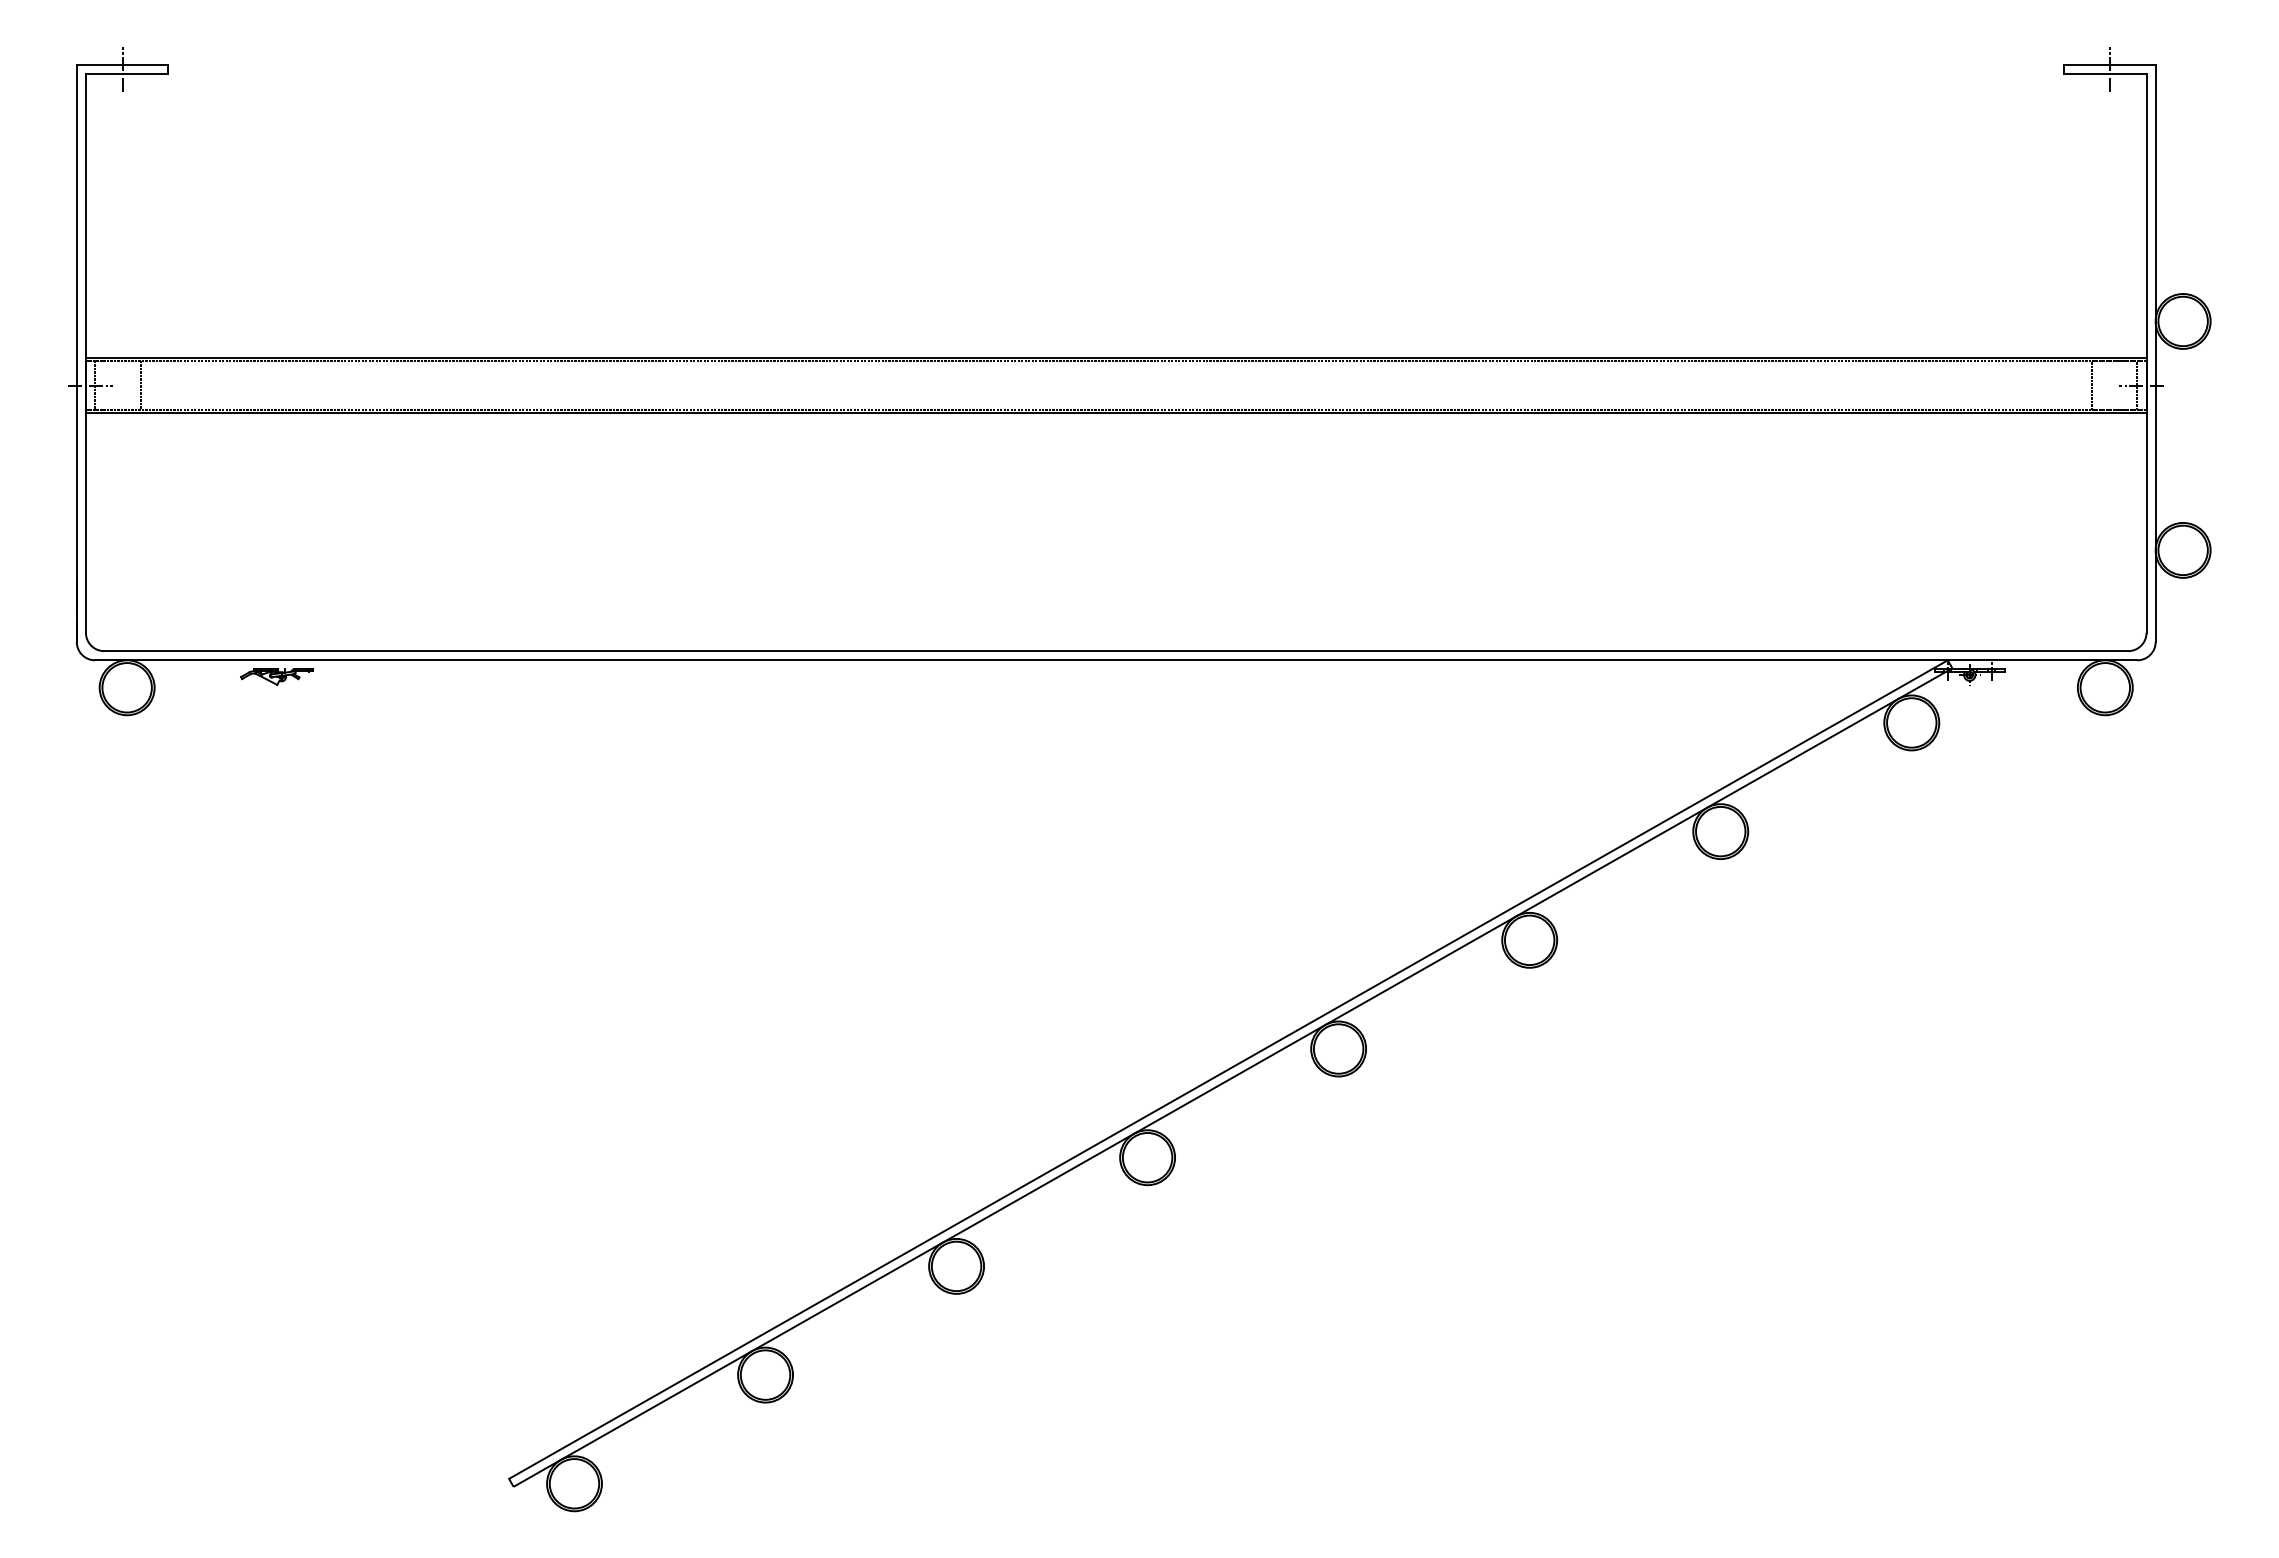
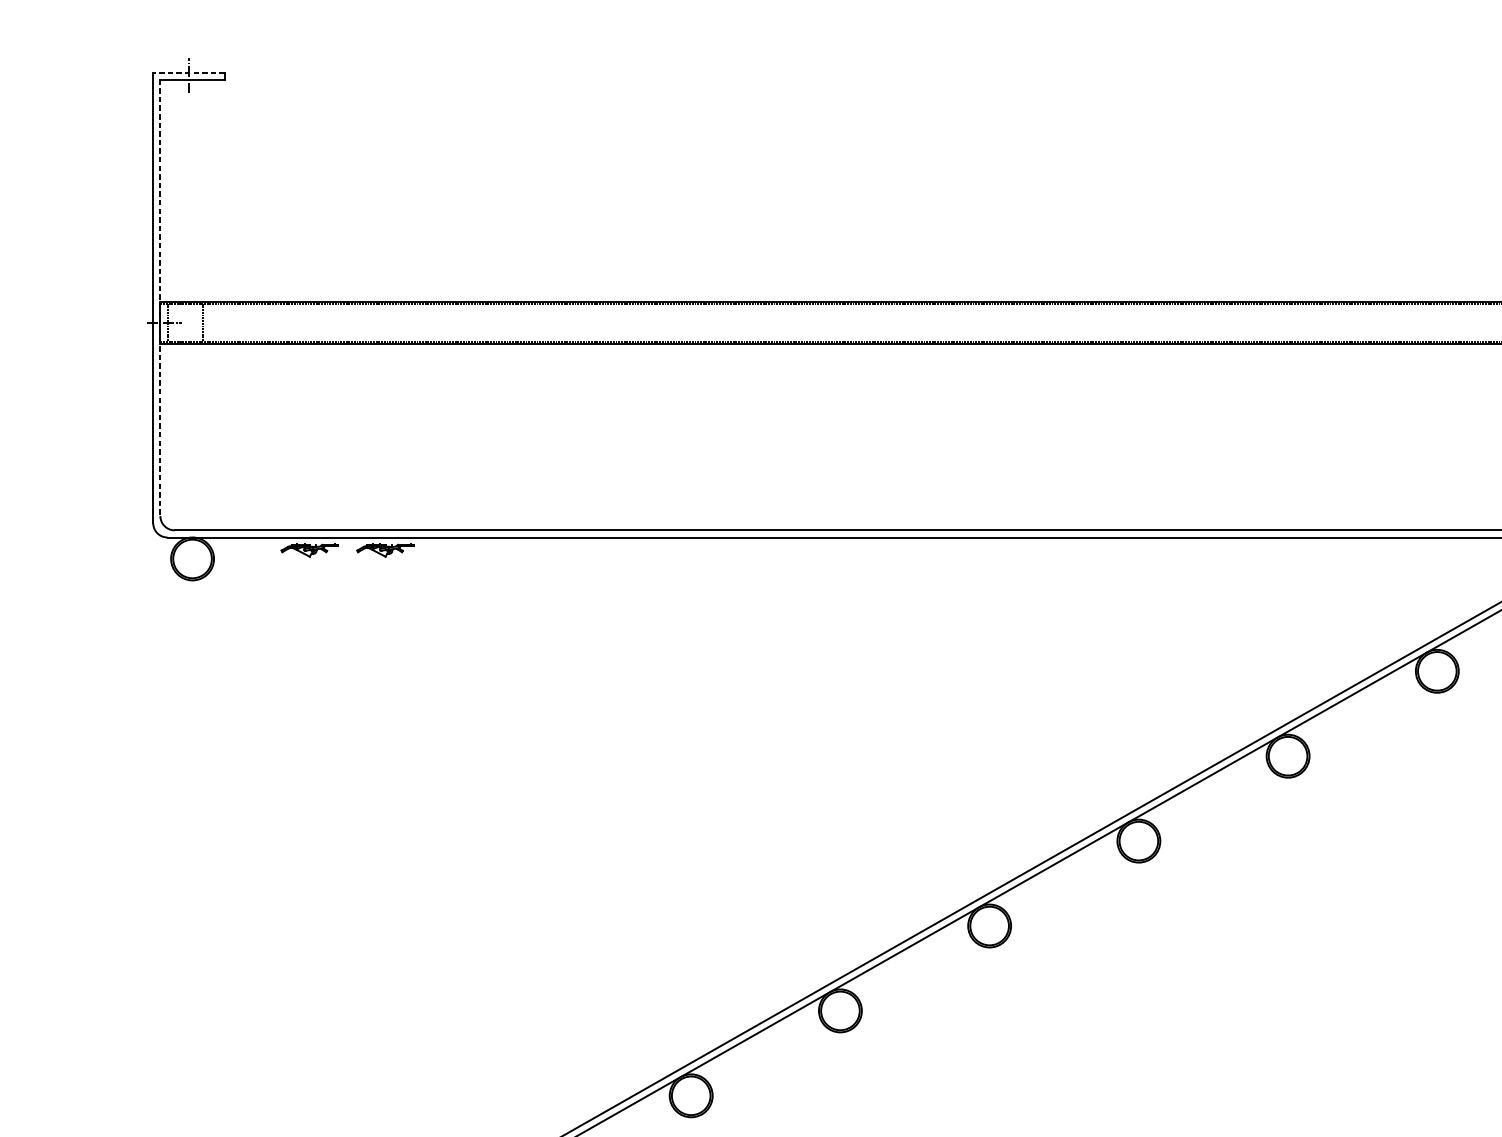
line: (122, 65) -> (188, 72), solid -> dashed
line: (85, 354) -> (160, 298), solid -> dashed
part: (373, 676) -> (384, 550), added

